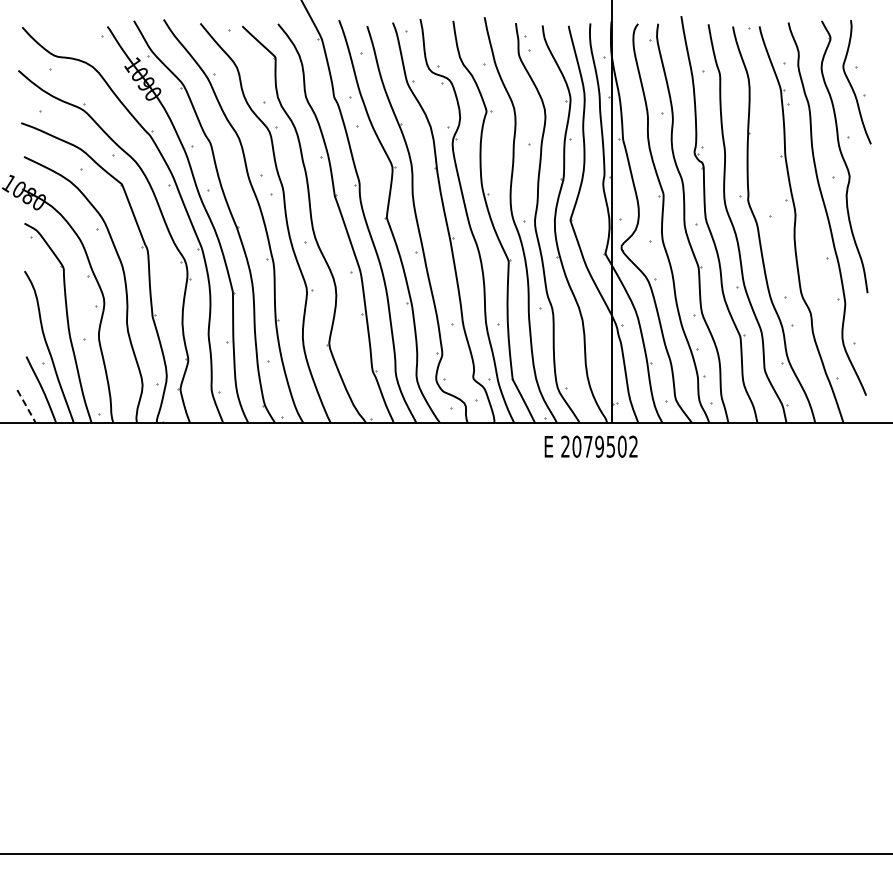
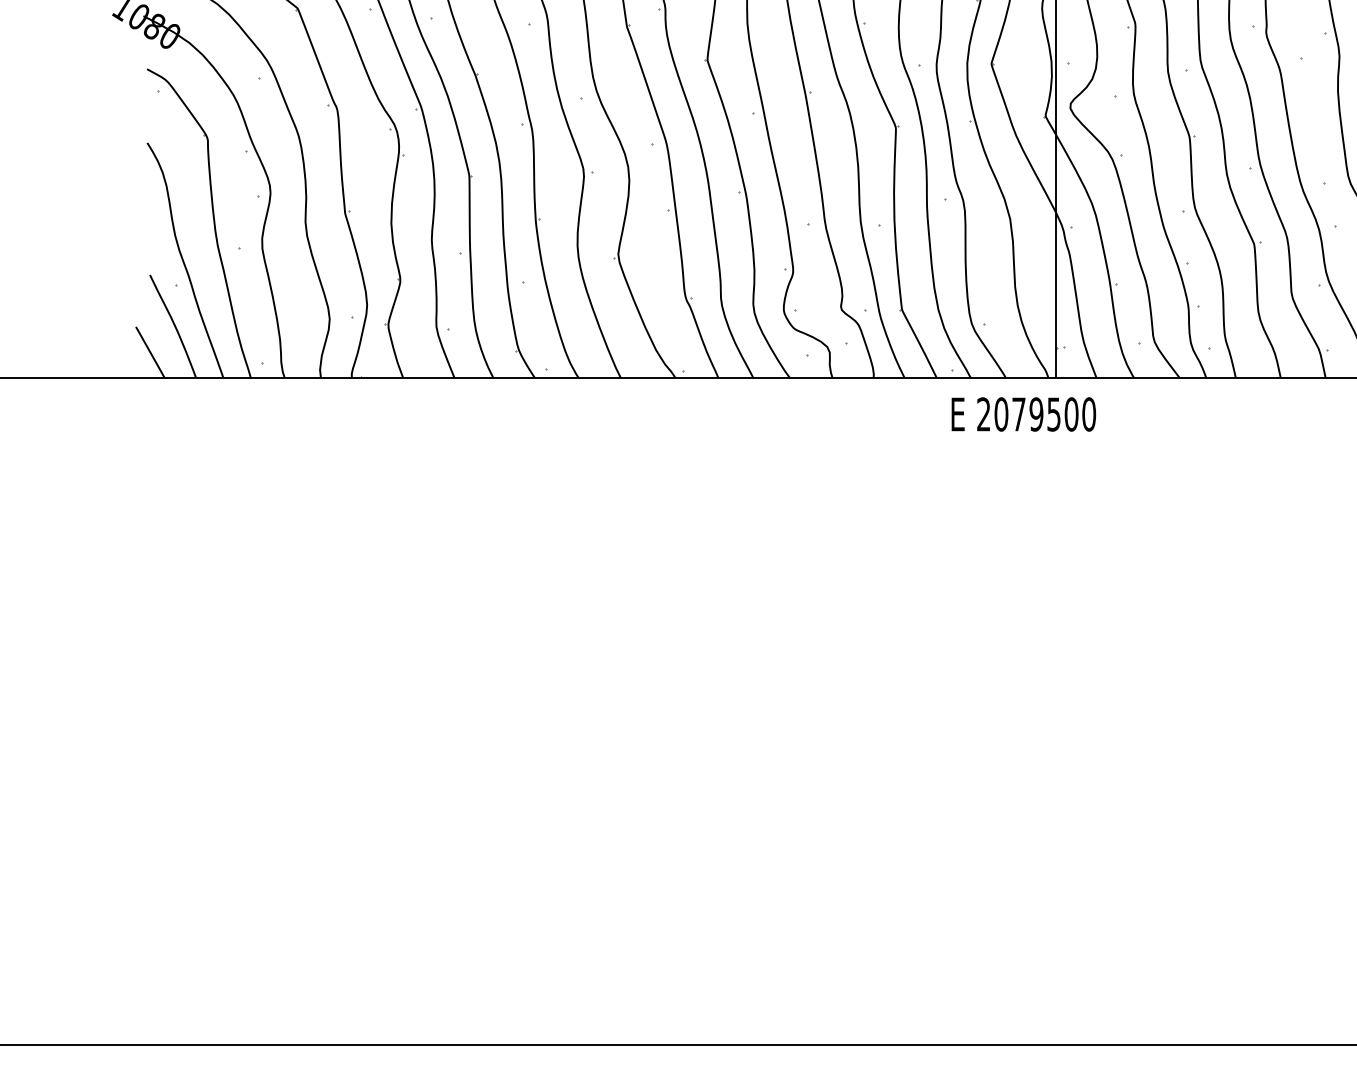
line: (26, 407) -> (150, 353), dashed -> solid
text: (633, 446) -> (1088, 414), 2079502 -> 2079500

